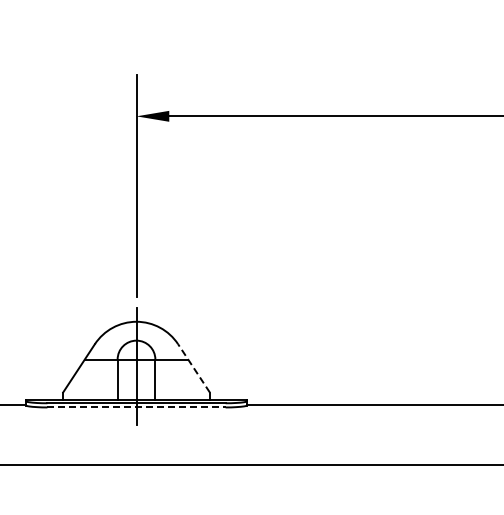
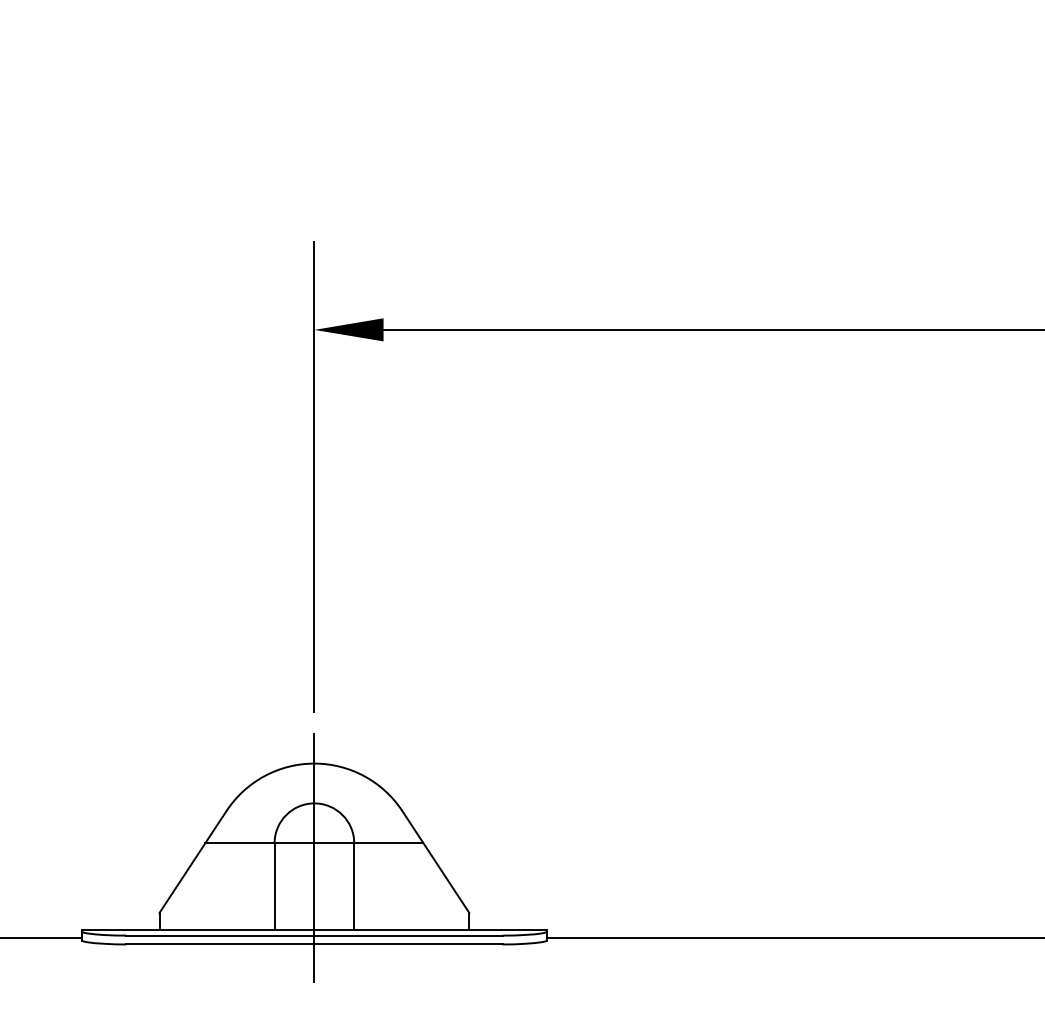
line: (194, 368) -> (436, 862), dashed -> solid
line: (137, 407) -> (316, 944), dashed -> solid

